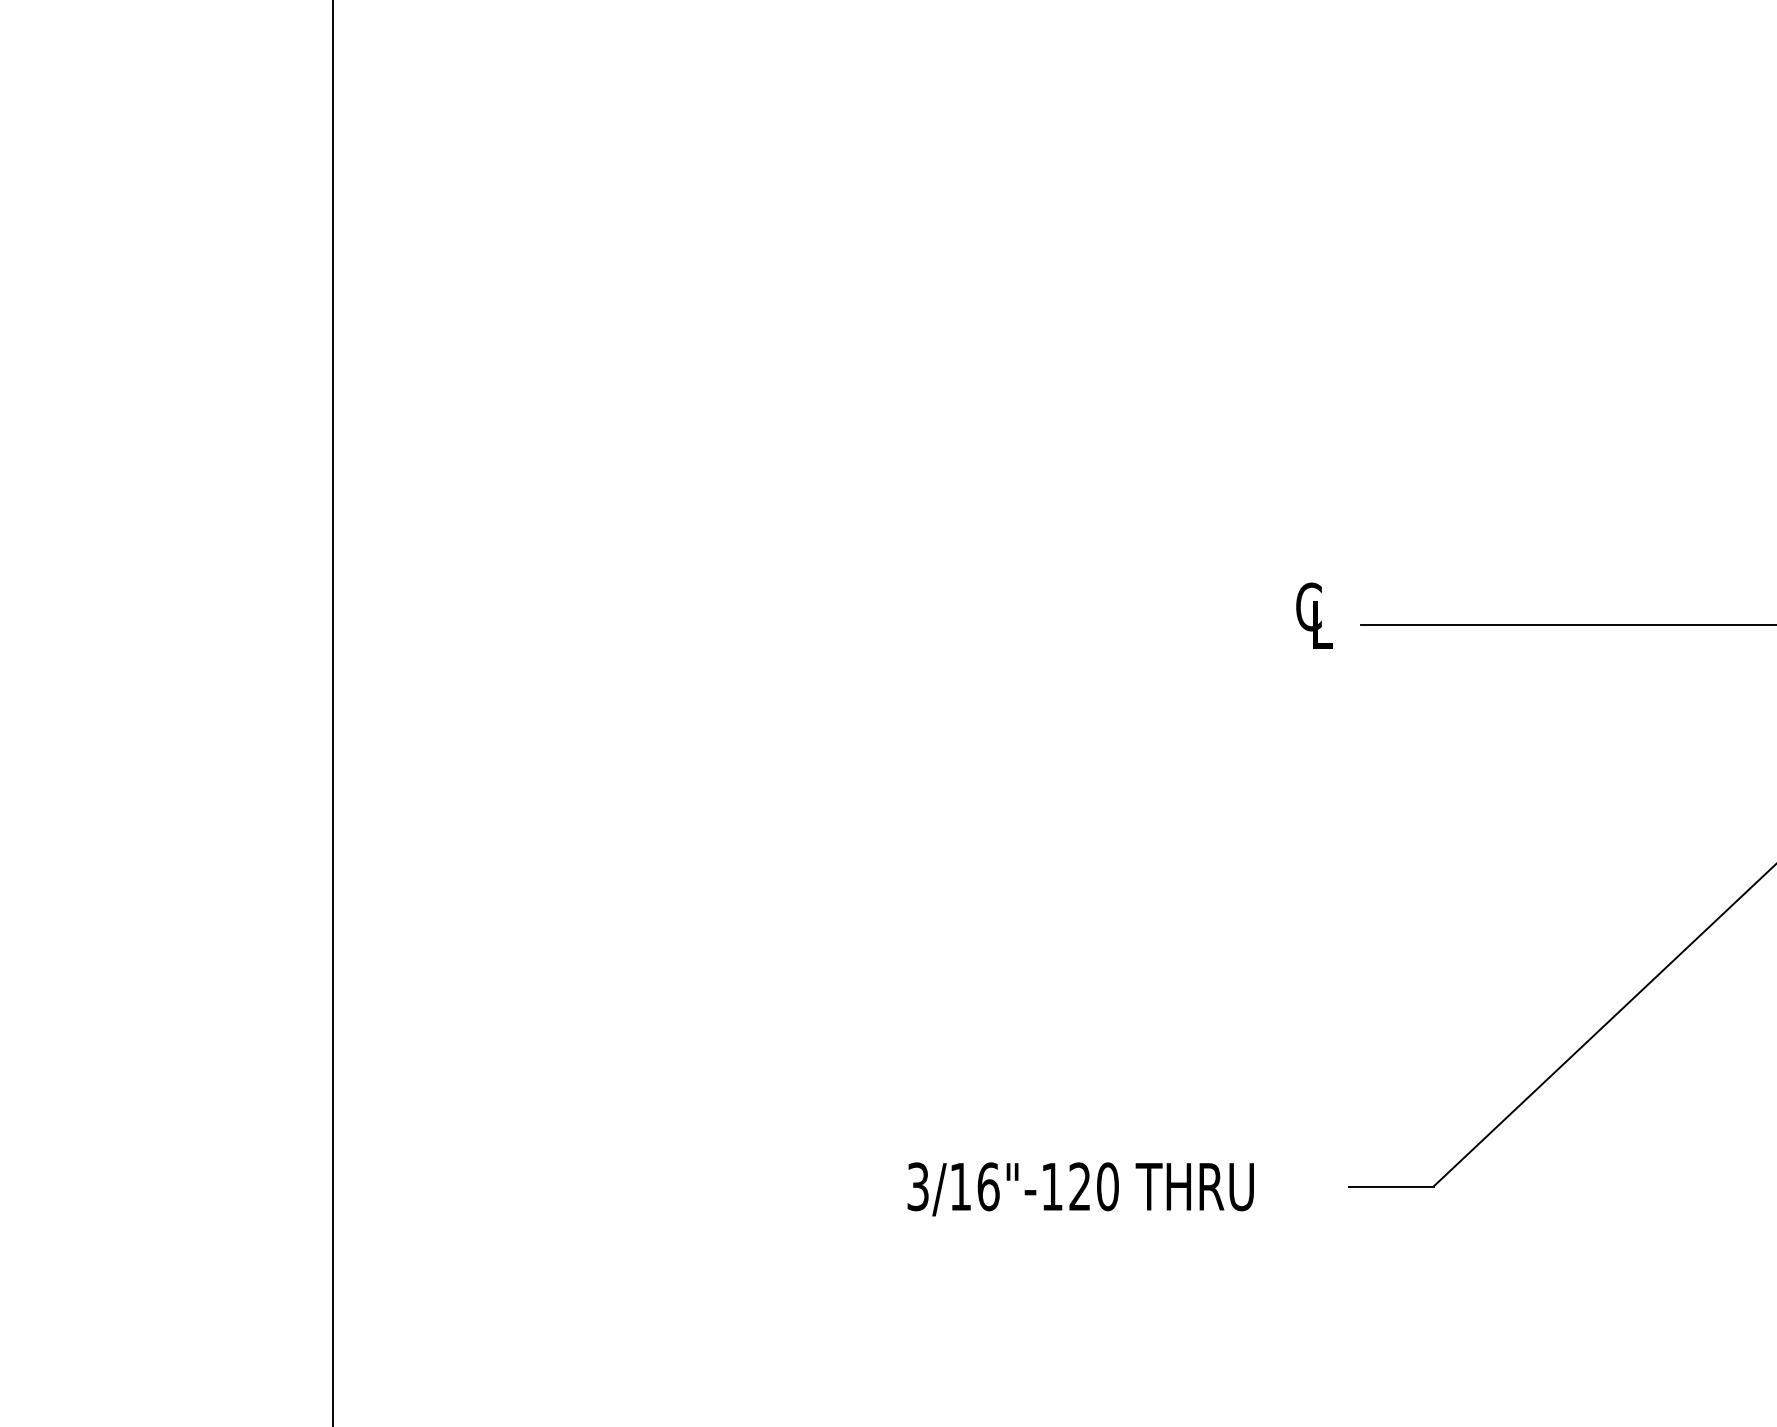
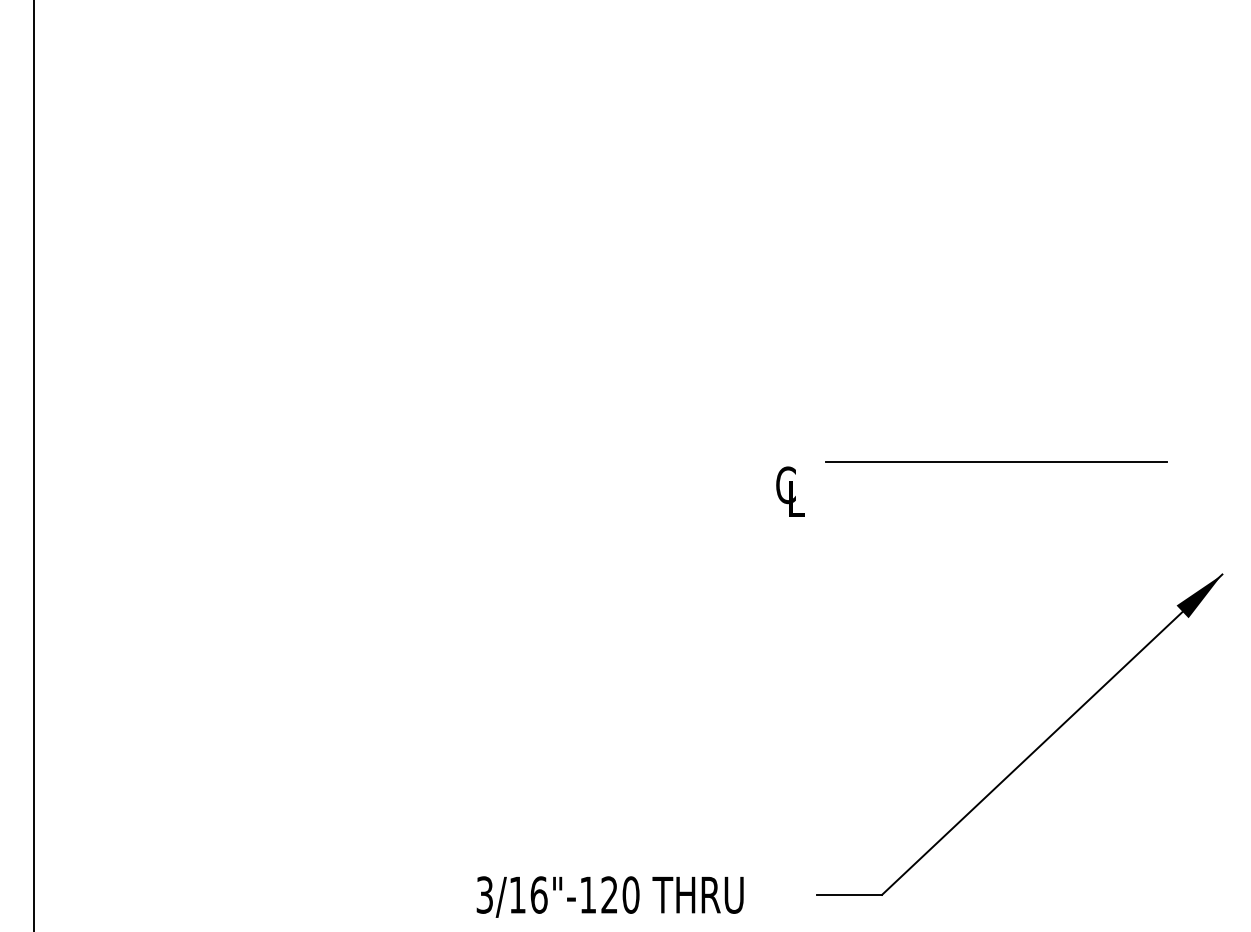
text: (1314, 615) -> (790, 491), moved

